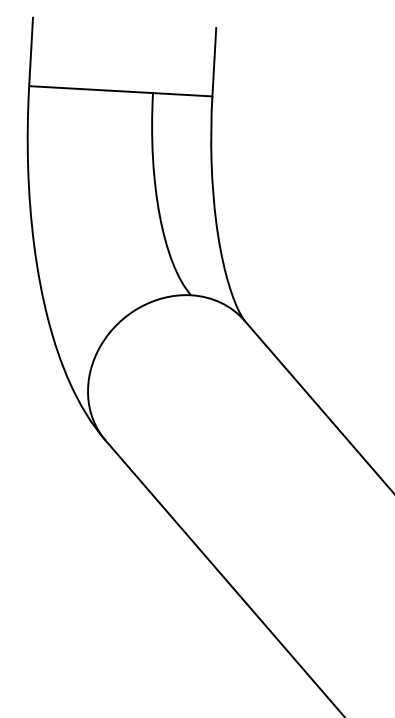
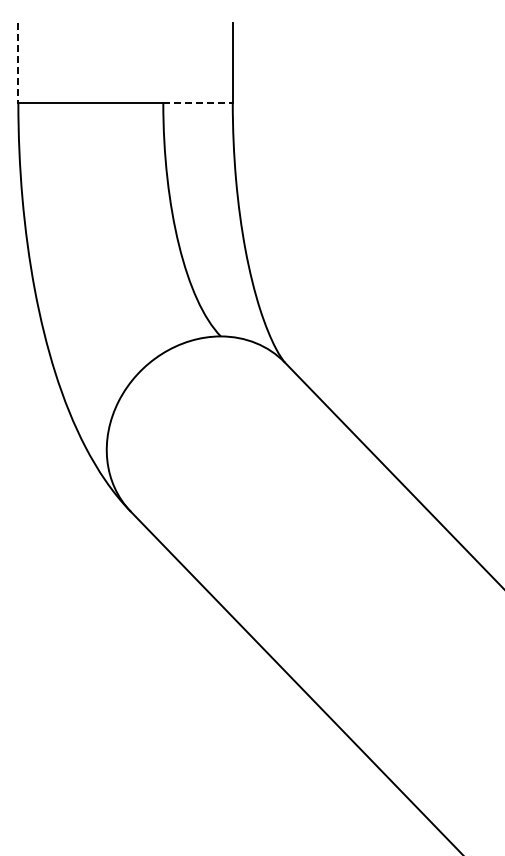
line: (31, 52) -> (18, 63), solid -> dashed
line: (183, 95) -> (198, 103), solid -> dashed

